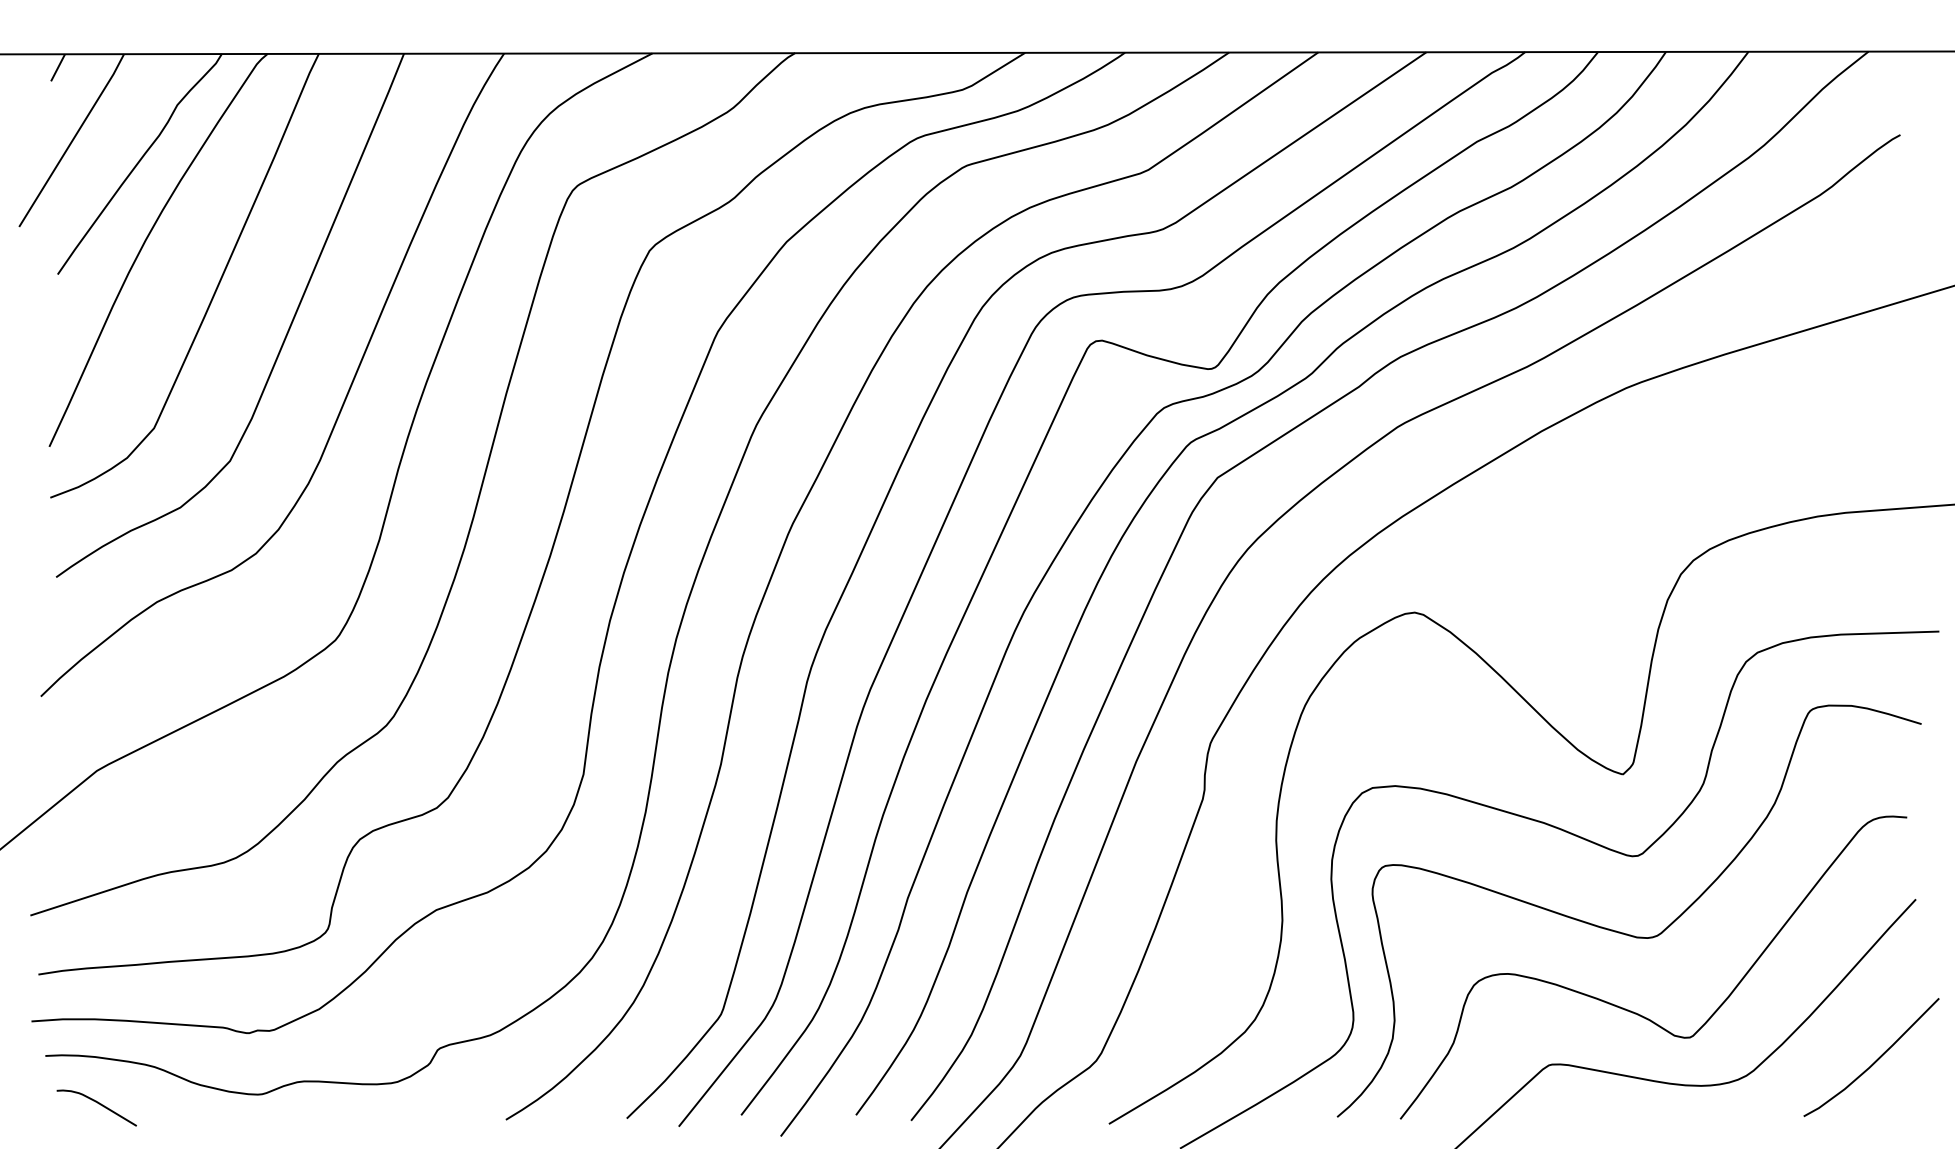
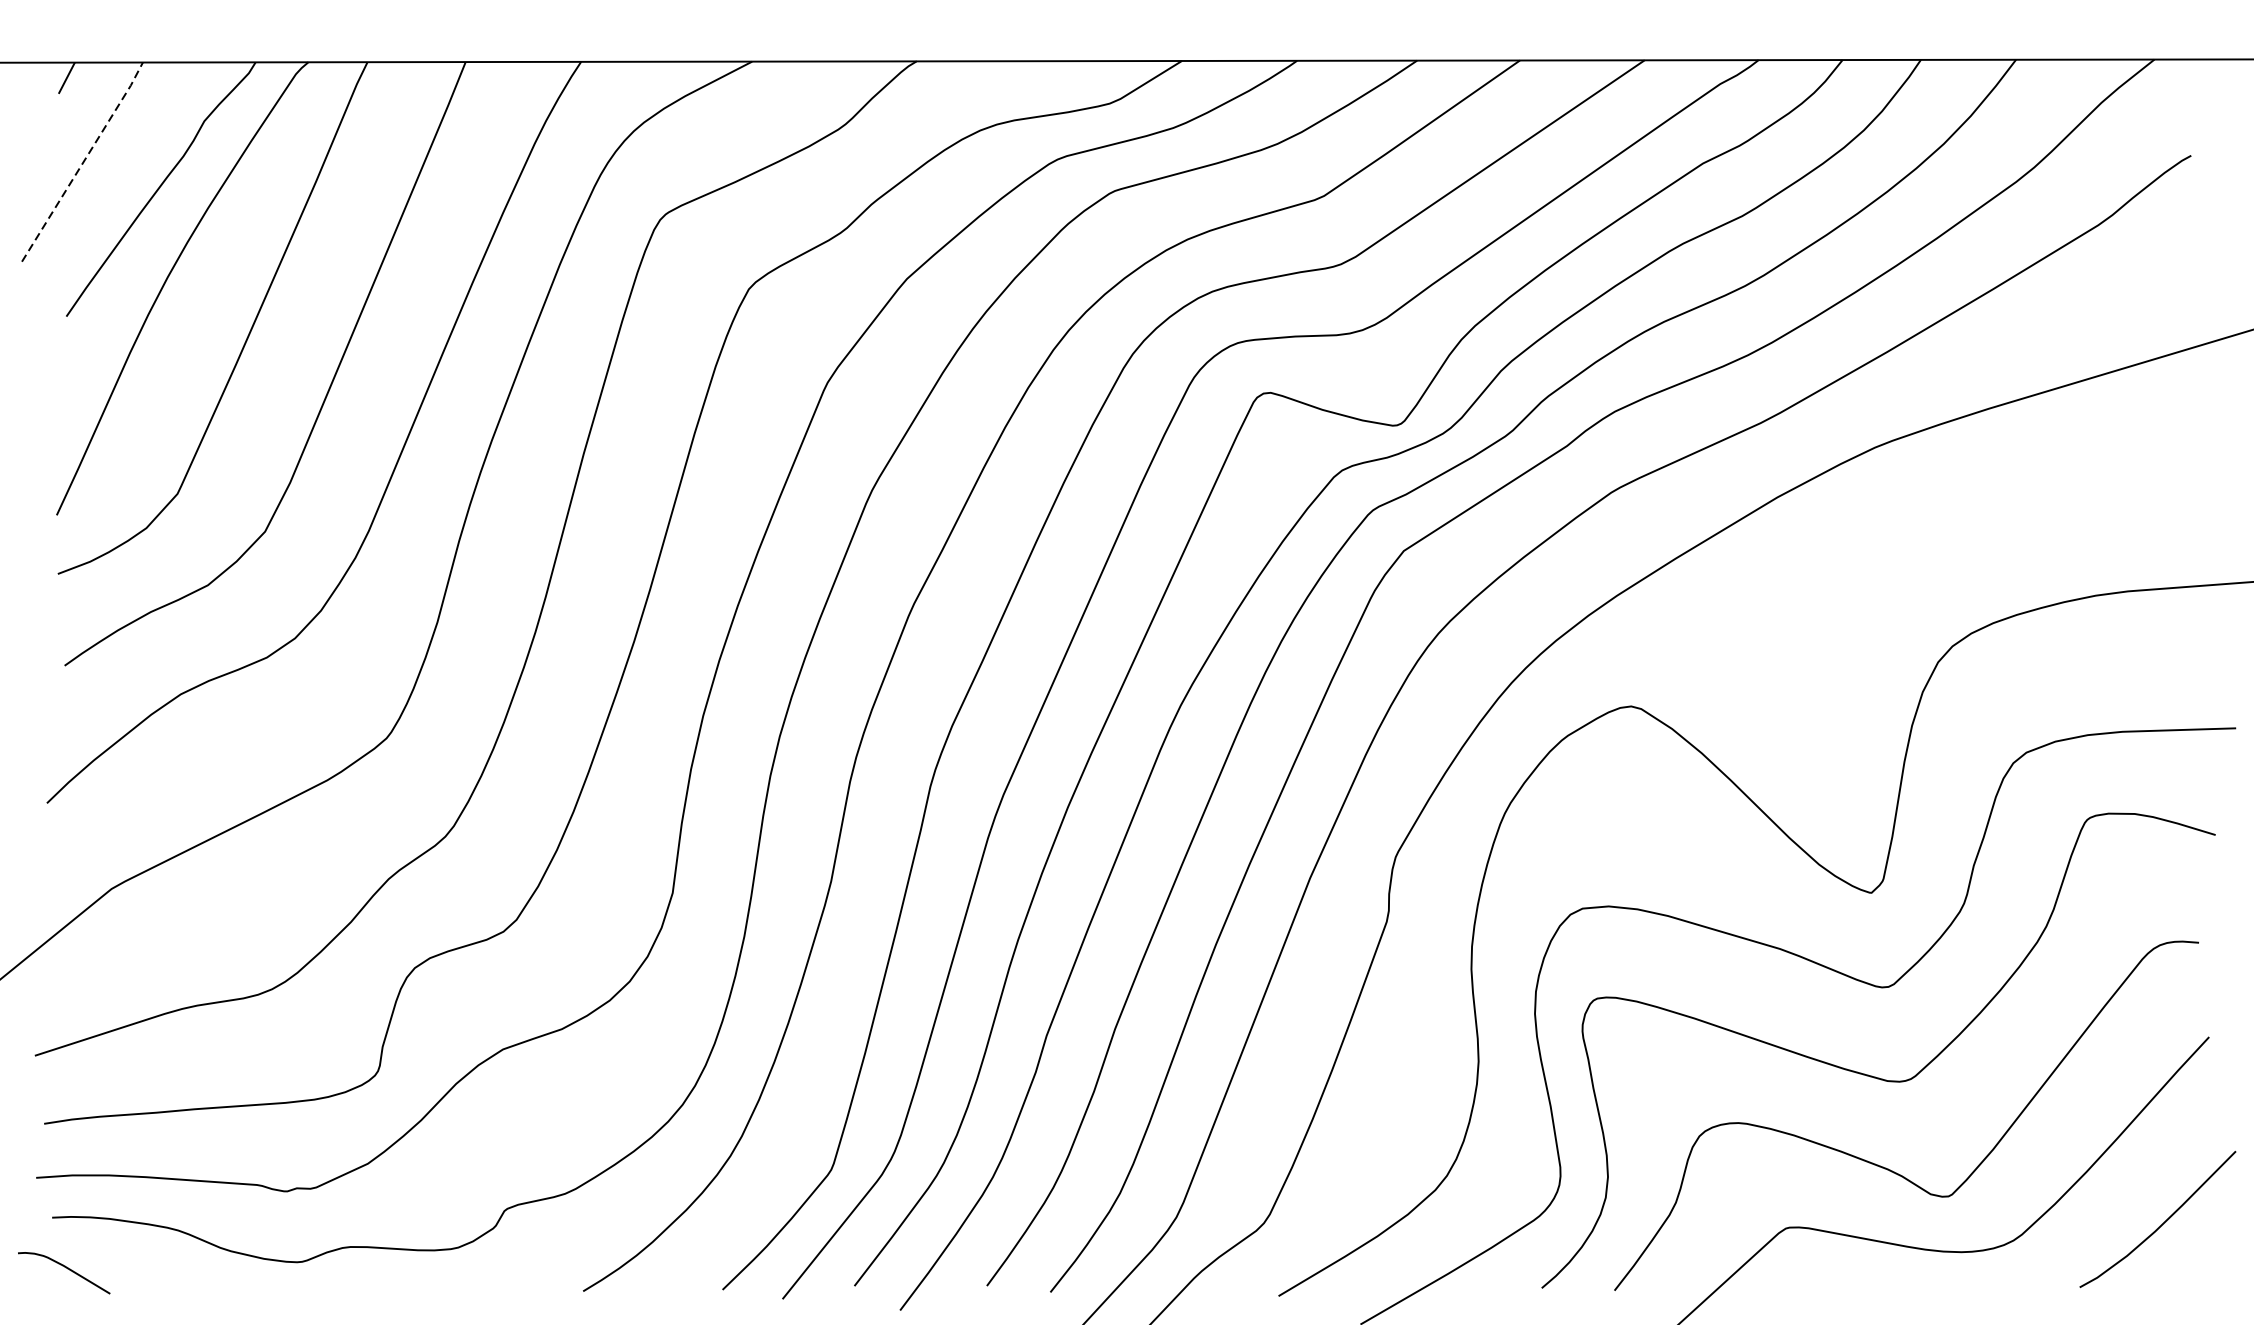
line: (72, 140) -> (83, 162), solid -> dashed
curve: (98, 1104) -> (66, 1269), moved

